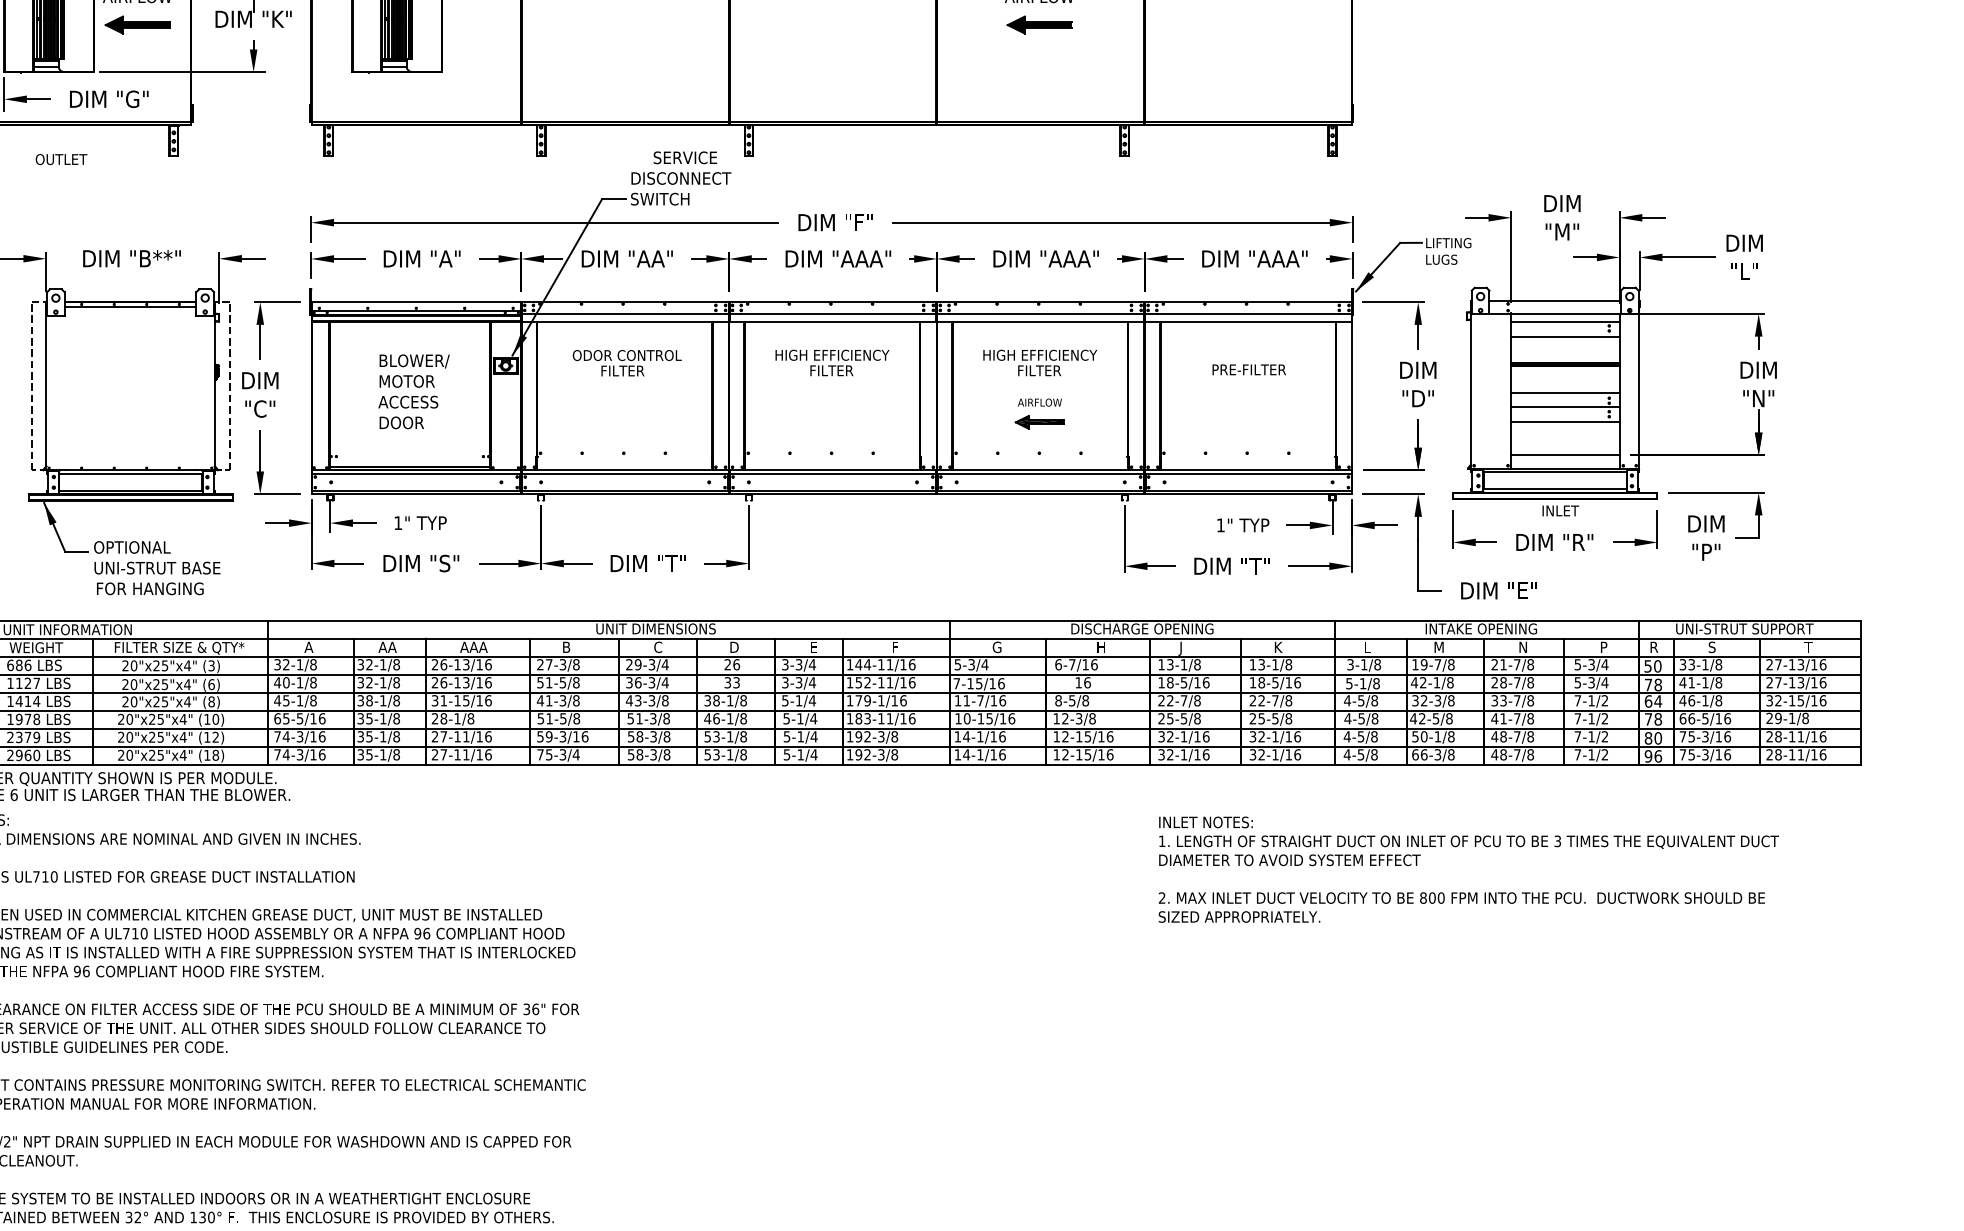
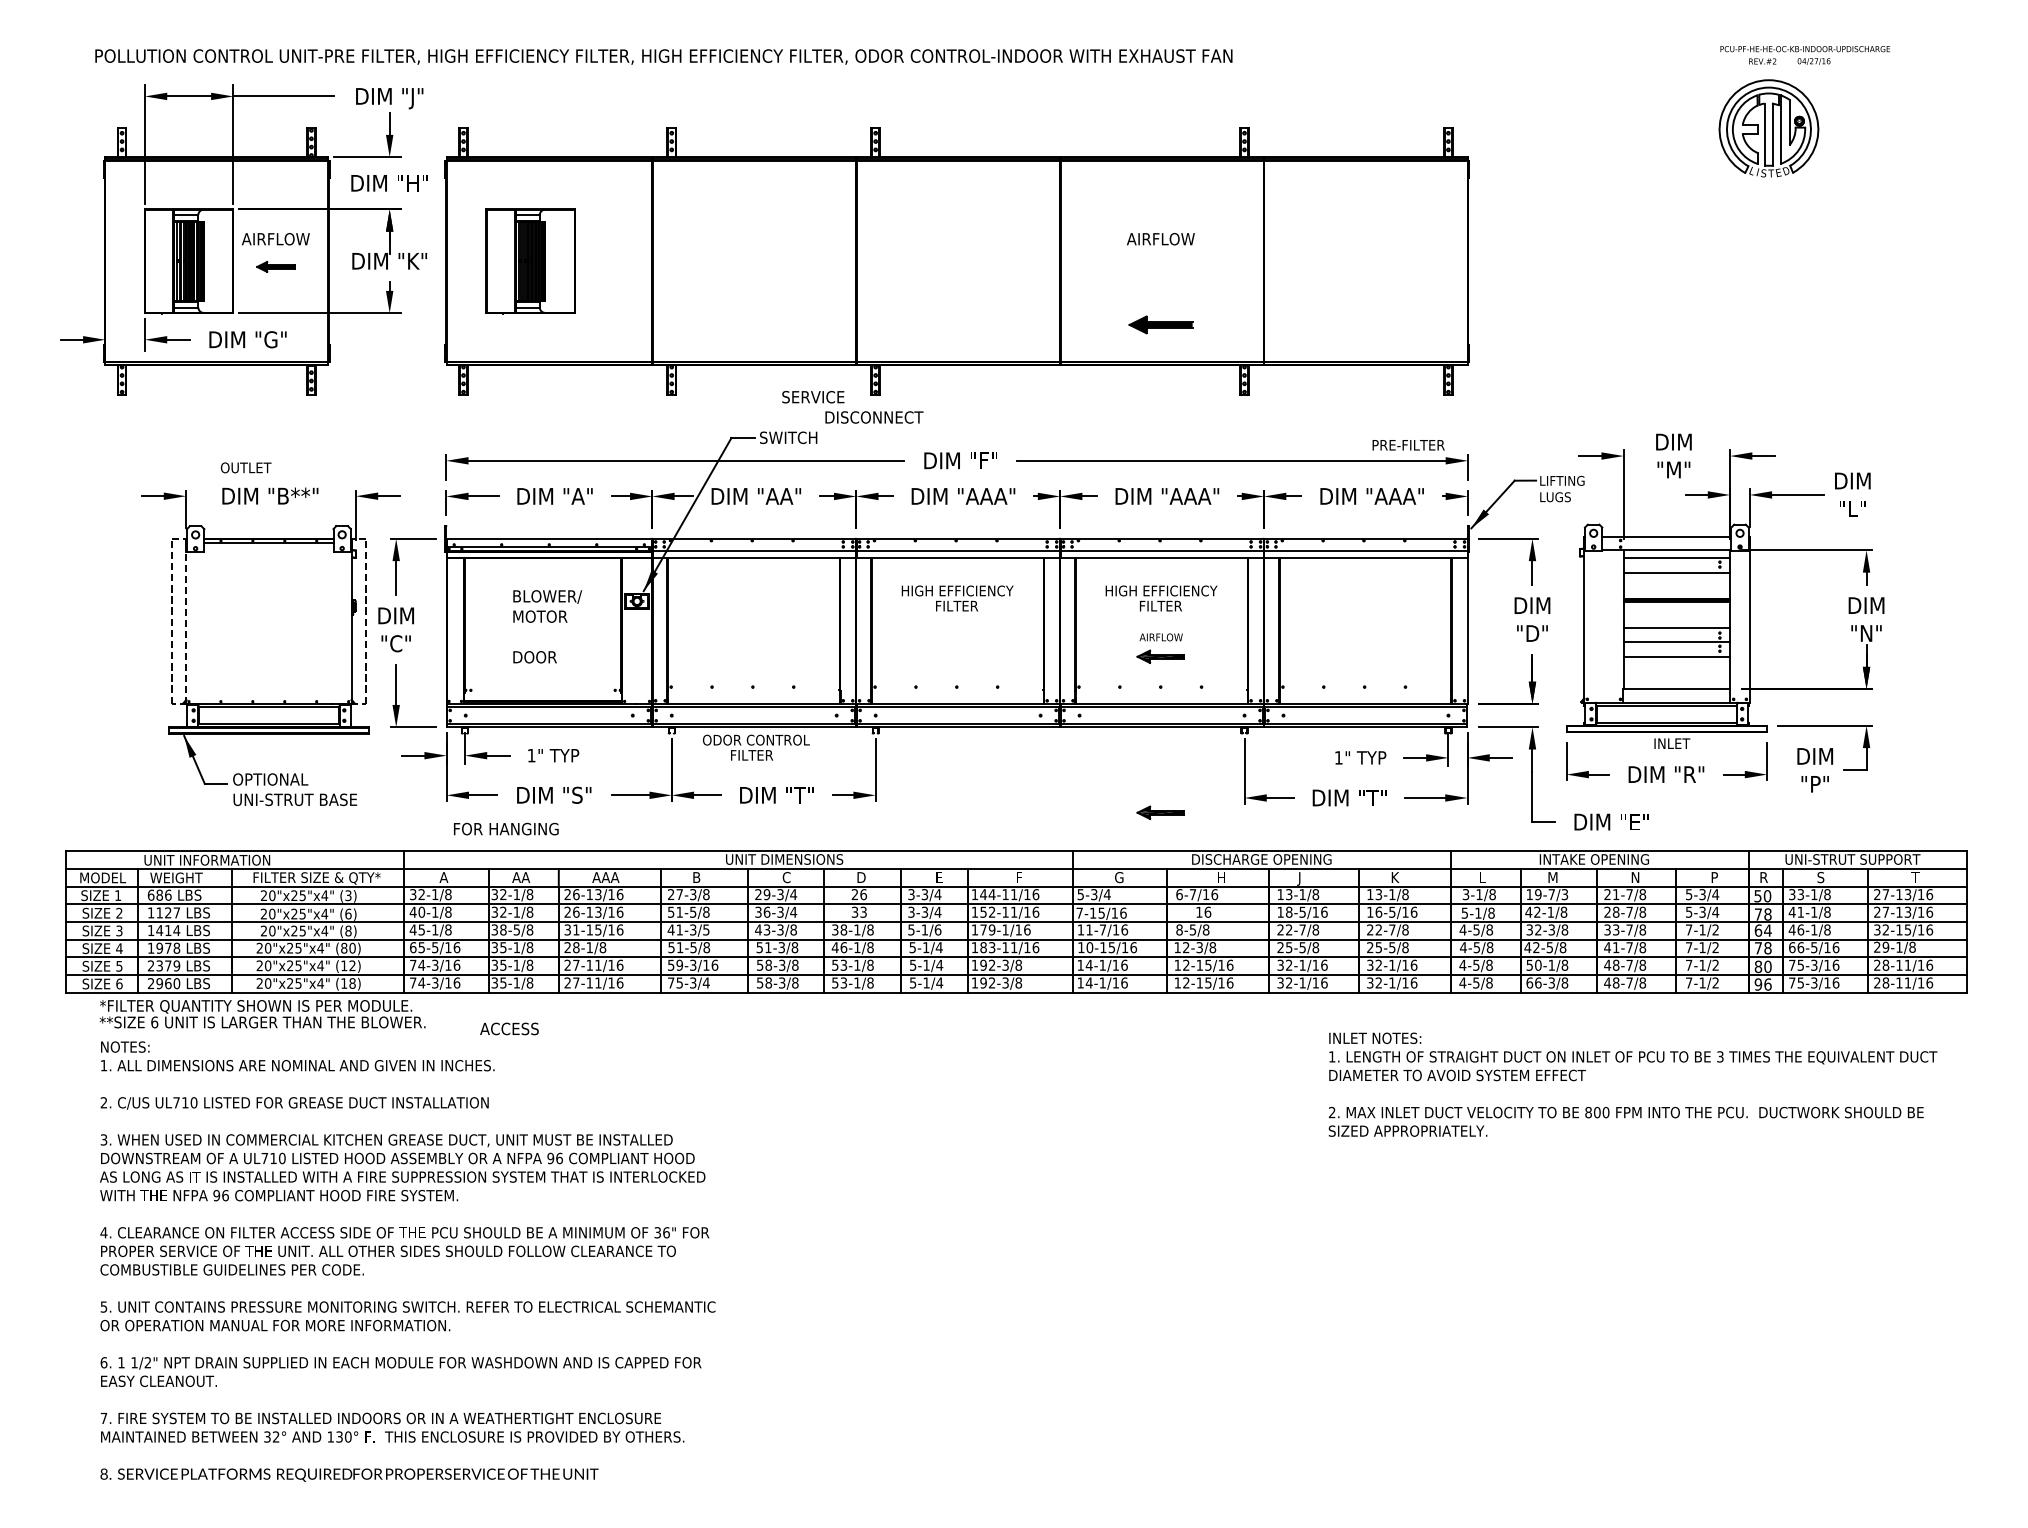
part: (137, 24) -> (275, 266), size x0.6
part: (1039, 24) -> (1160, 324), moved
text: (61, 159) -> (246, 467), moved
text: (681, 178) -> (874, 417), moved
text: (627, 362) -> (756, 747), moved
text: (1249, 370) -> (1408, 445), moved
line: (46, 392) -> (186, 627), solid -> dashed
text: (408, 401) -> (509, 1028), moved
part: (1039, 581) -> (1160, 812), added
text: (150, 588) -> (506, 828), moved
text: (1450, 664) -> (1564, 894), 19-7/8 -> 19-7/3
text: (1261, 681) -> (1378, 911), 18-5/16 -> 16-5/16
text: (382, 700) -> (516, 929), 38-1/8 -> 38-5/8
text: (576, 700) -> (706, 929), 41-3/8 -> 41-3/5
text: (811, 700) -> (937, 929), 5-1/4 -> 5-1/6
text: (207, 718) -> (344, 947), (10) -> (80)
text: (1468, 869) -> (1632, 1084), moved

